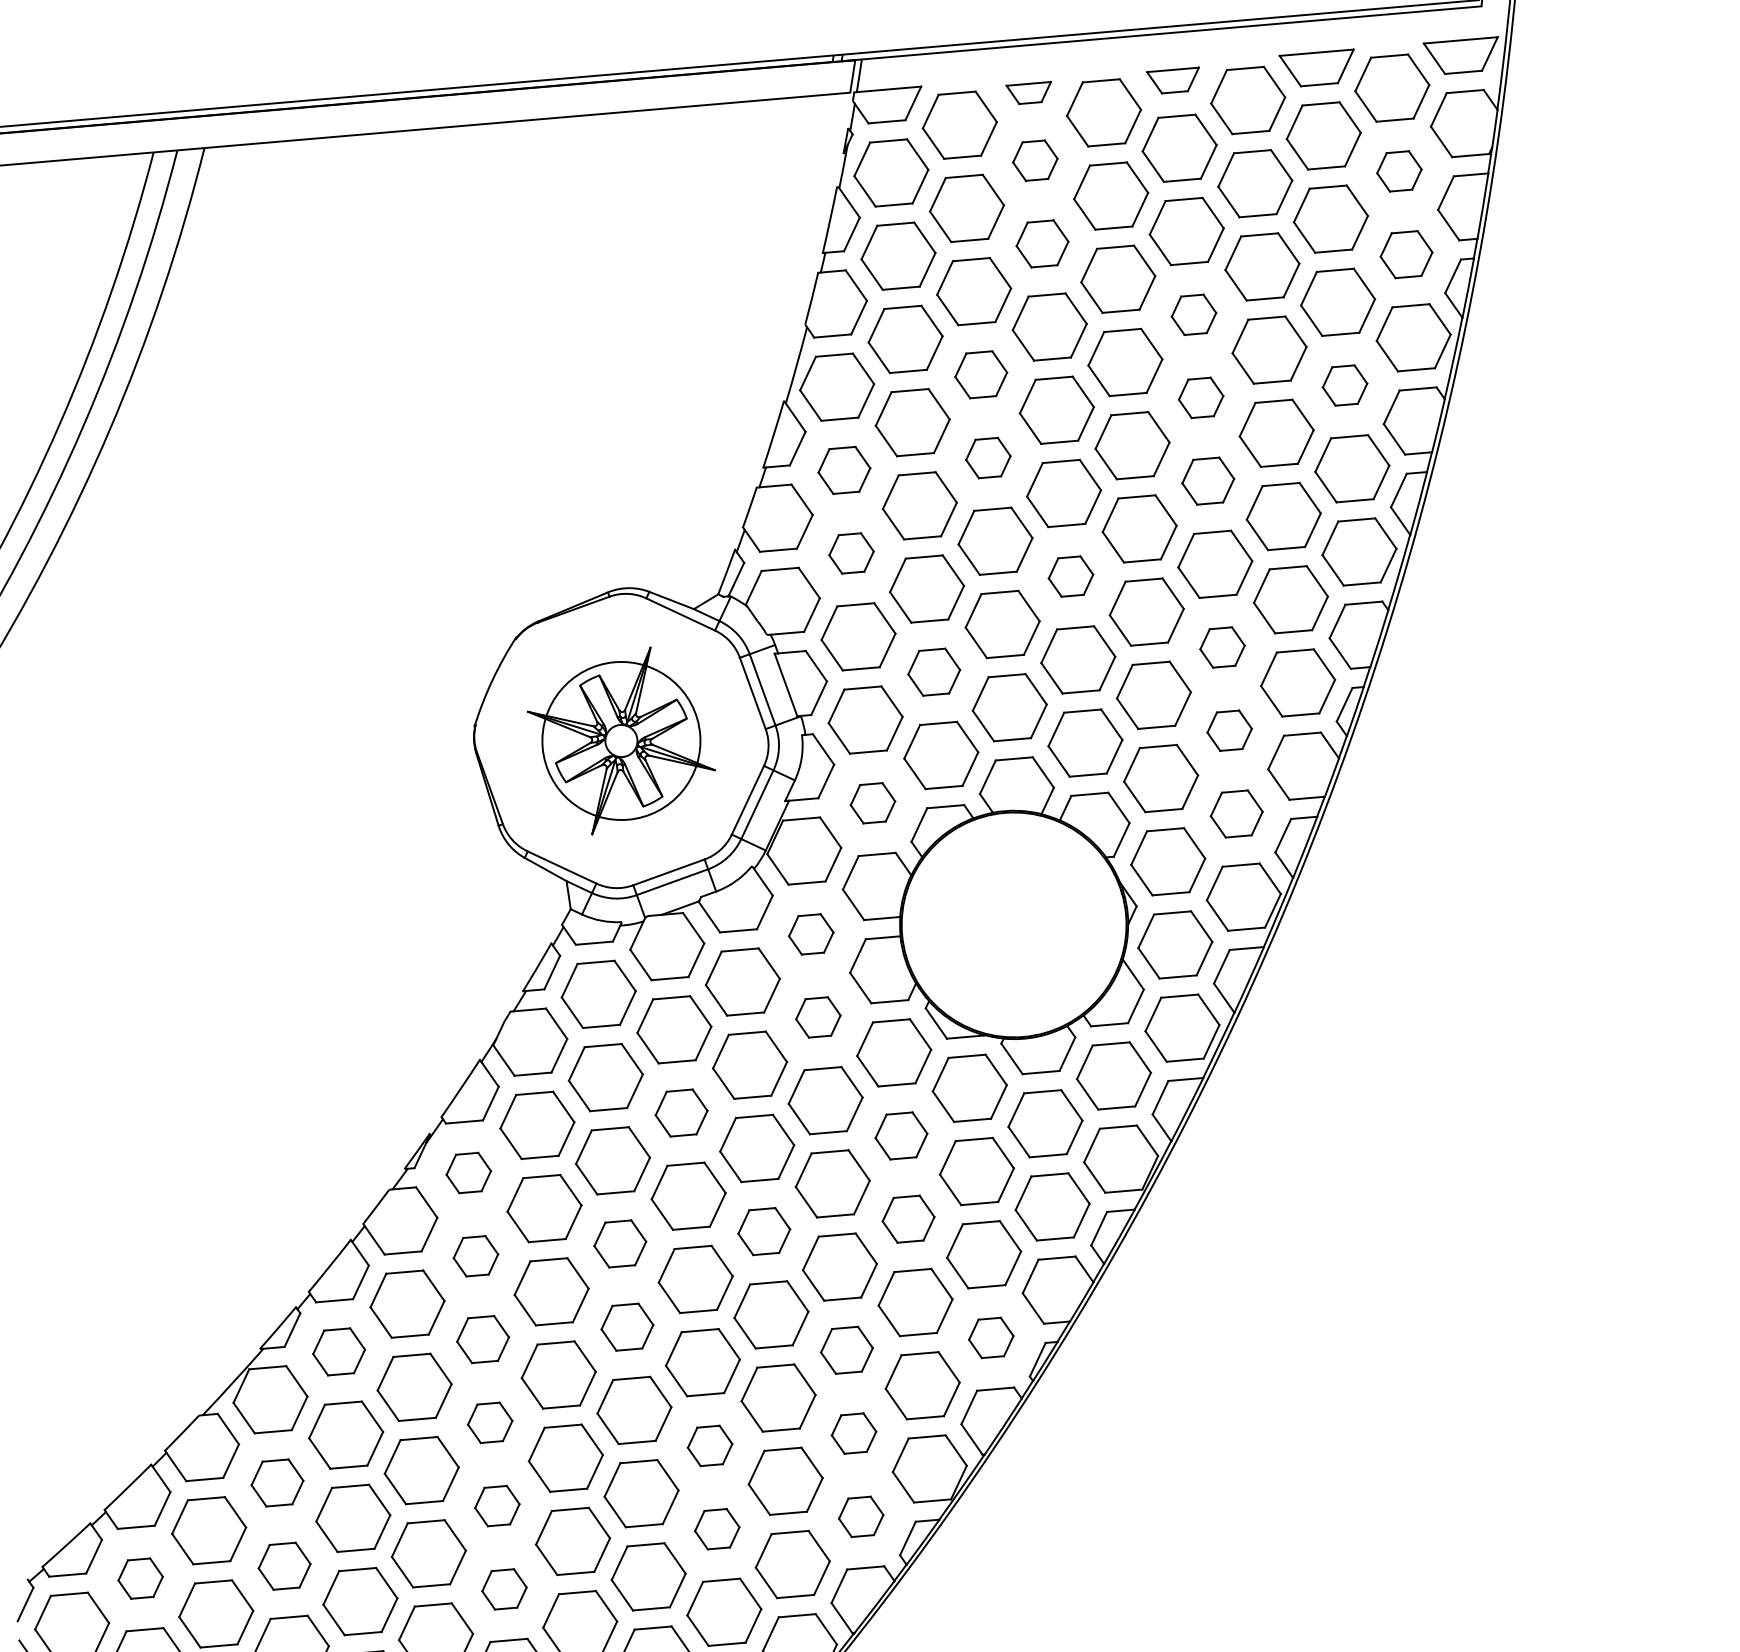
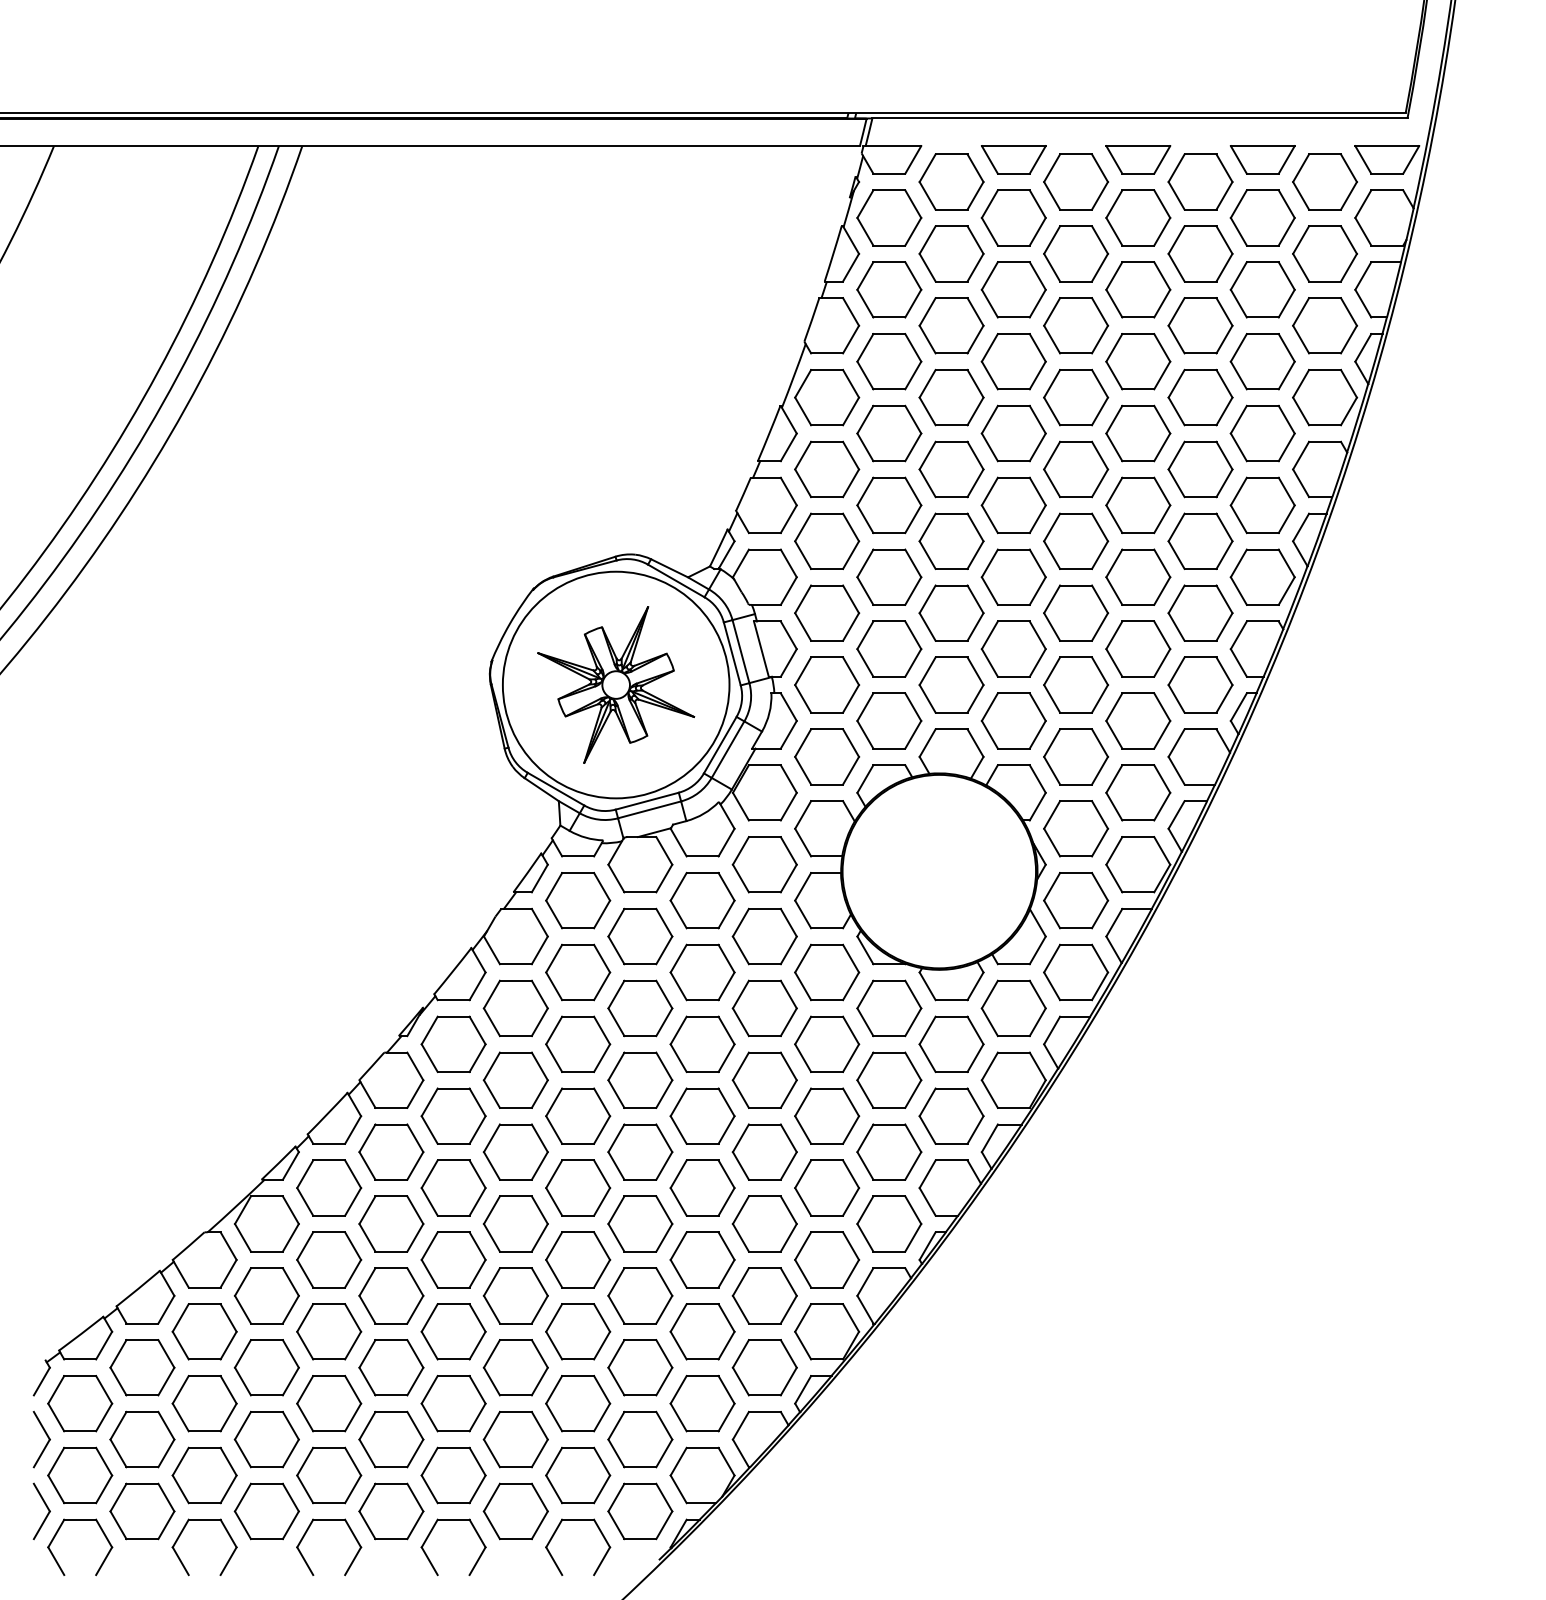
part: (1174, 80) -> (1138, 159), size x1.43
part: (1029, 92) -> (1013, 159), size x1.67
part: (1035, 160) -> (1013, 217), size x1.67
part: (1398, 170) -> (1324, 253), size x1.67
part: (1042, 243) -> (1013, 289), size x1.43
part: (1405, 254) -> (1324, 325), size x1.43
part: (1194, 314) -> (1138, 361), size x1.67
part: (981, 374) -> (951, 397), size x1.43
part: (1344, 385) -> (1262, 433), size x1.67
part: (1201, 397) -> (1138, 433), size x1.67
part: (988, 458) -> (951, 469), size x1.67
part: (844, 470) -> (827, 469), size x1.43
part: (1208, 481) -> (1138, 505), size x1.43
part: (851, 552) -> (827, 540), size x1.67
part: (1070, 575) -> (1013, 576), size x1.67
part: (1222, 646) -> (1138, 648), size x1.67
part: (934, 671) -> (889, 648), size x1.43
part: (1229, 730) -> (1138, 720), size x1.67
circle: (620, 740) -> (615, 684), size x1.67
part: (873, 802) -> (827, 756), size x1.67
part: (1236, 813) -> (1138, 792), size x1.43
part: (810, 934) -> (764, 864), size x1.67
part: (818, 1017) -> (764, 936), size x1.67
part: (681, 1113) -> (640, 1008), size x1.43
part: (901, 1135) -> (827, 1043), size x1.43
part: (468, 1172) -> (453, 1043), size x1.67
part: (908, 1218) -> (827, 1115), size x1.43
part: (764, 1230) -> (702, 1115), size x1.43
part: (620, 1243) -> (578, 1115), size x1.43
part: (475, 1255) -> (453, 1115), size x1.67
part: (627, 1326) -> (578, 1187), size x1.43
part: (991, 1337) -> (889, 1223), size x1.67
part: (482, 1338) -> (453, 1187), size x1.43
part: (846, 1349) -> (764, 1223), size x1.43
part: (339, 1351) -> (329, 1187), size x1.43
part: (490, 1422) -> (453, 1259), size x1.67
part: (853, 1433) -> (764, 1295), size x1.67
part: (710, 1445) -> (640, 1295), size x1.67
part: (277, 1482) -> (266, 1295), size x1.43
part: (497, 1505) -> (453, 1331), size x1.67
part: (860, 1516) -> (764, 1367), size x1.67
part: (717, 1528) -> (640, 1367), size x1.67
part: (284, 1565) -> (266, 1367), size x1.43
part: (140, 1578) -> (142, 1367), size x1.67
part: (504, 1589) -> (453, 1403), size x1.67

